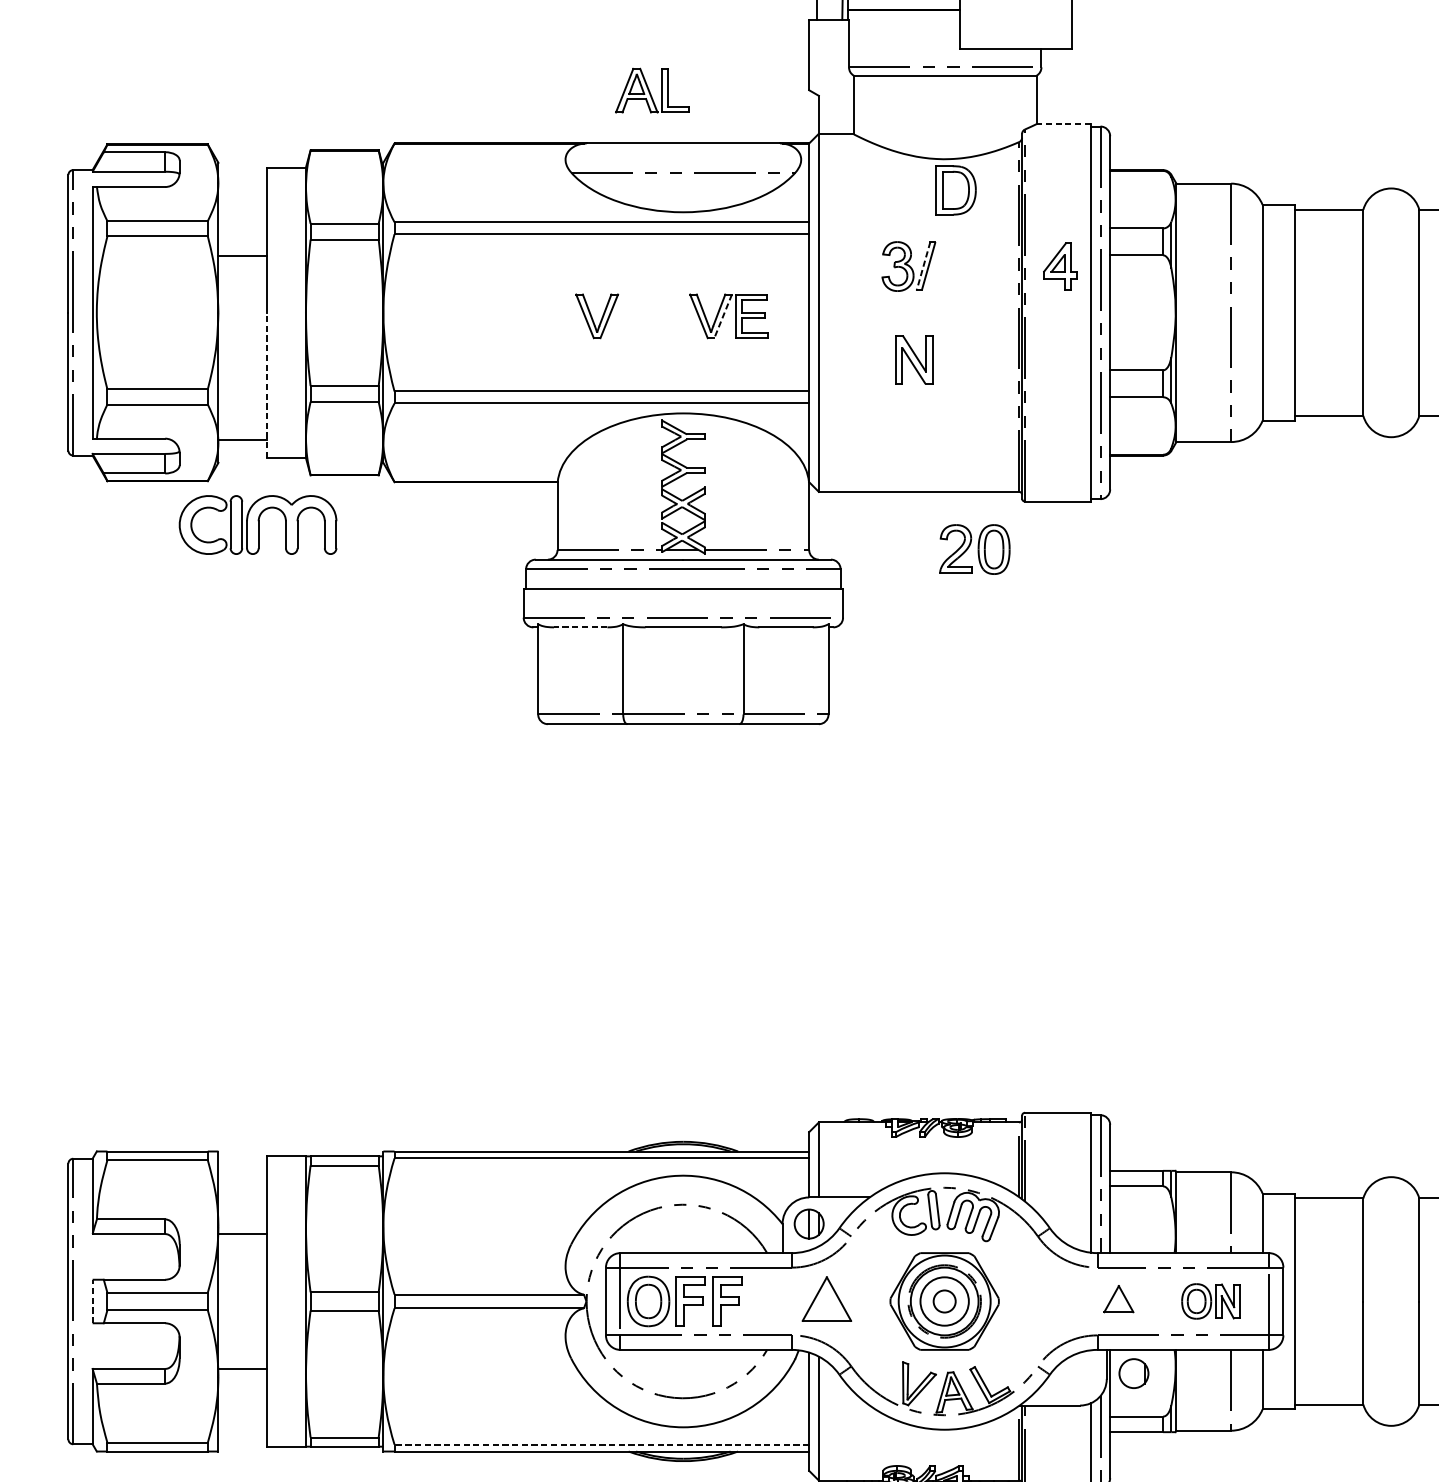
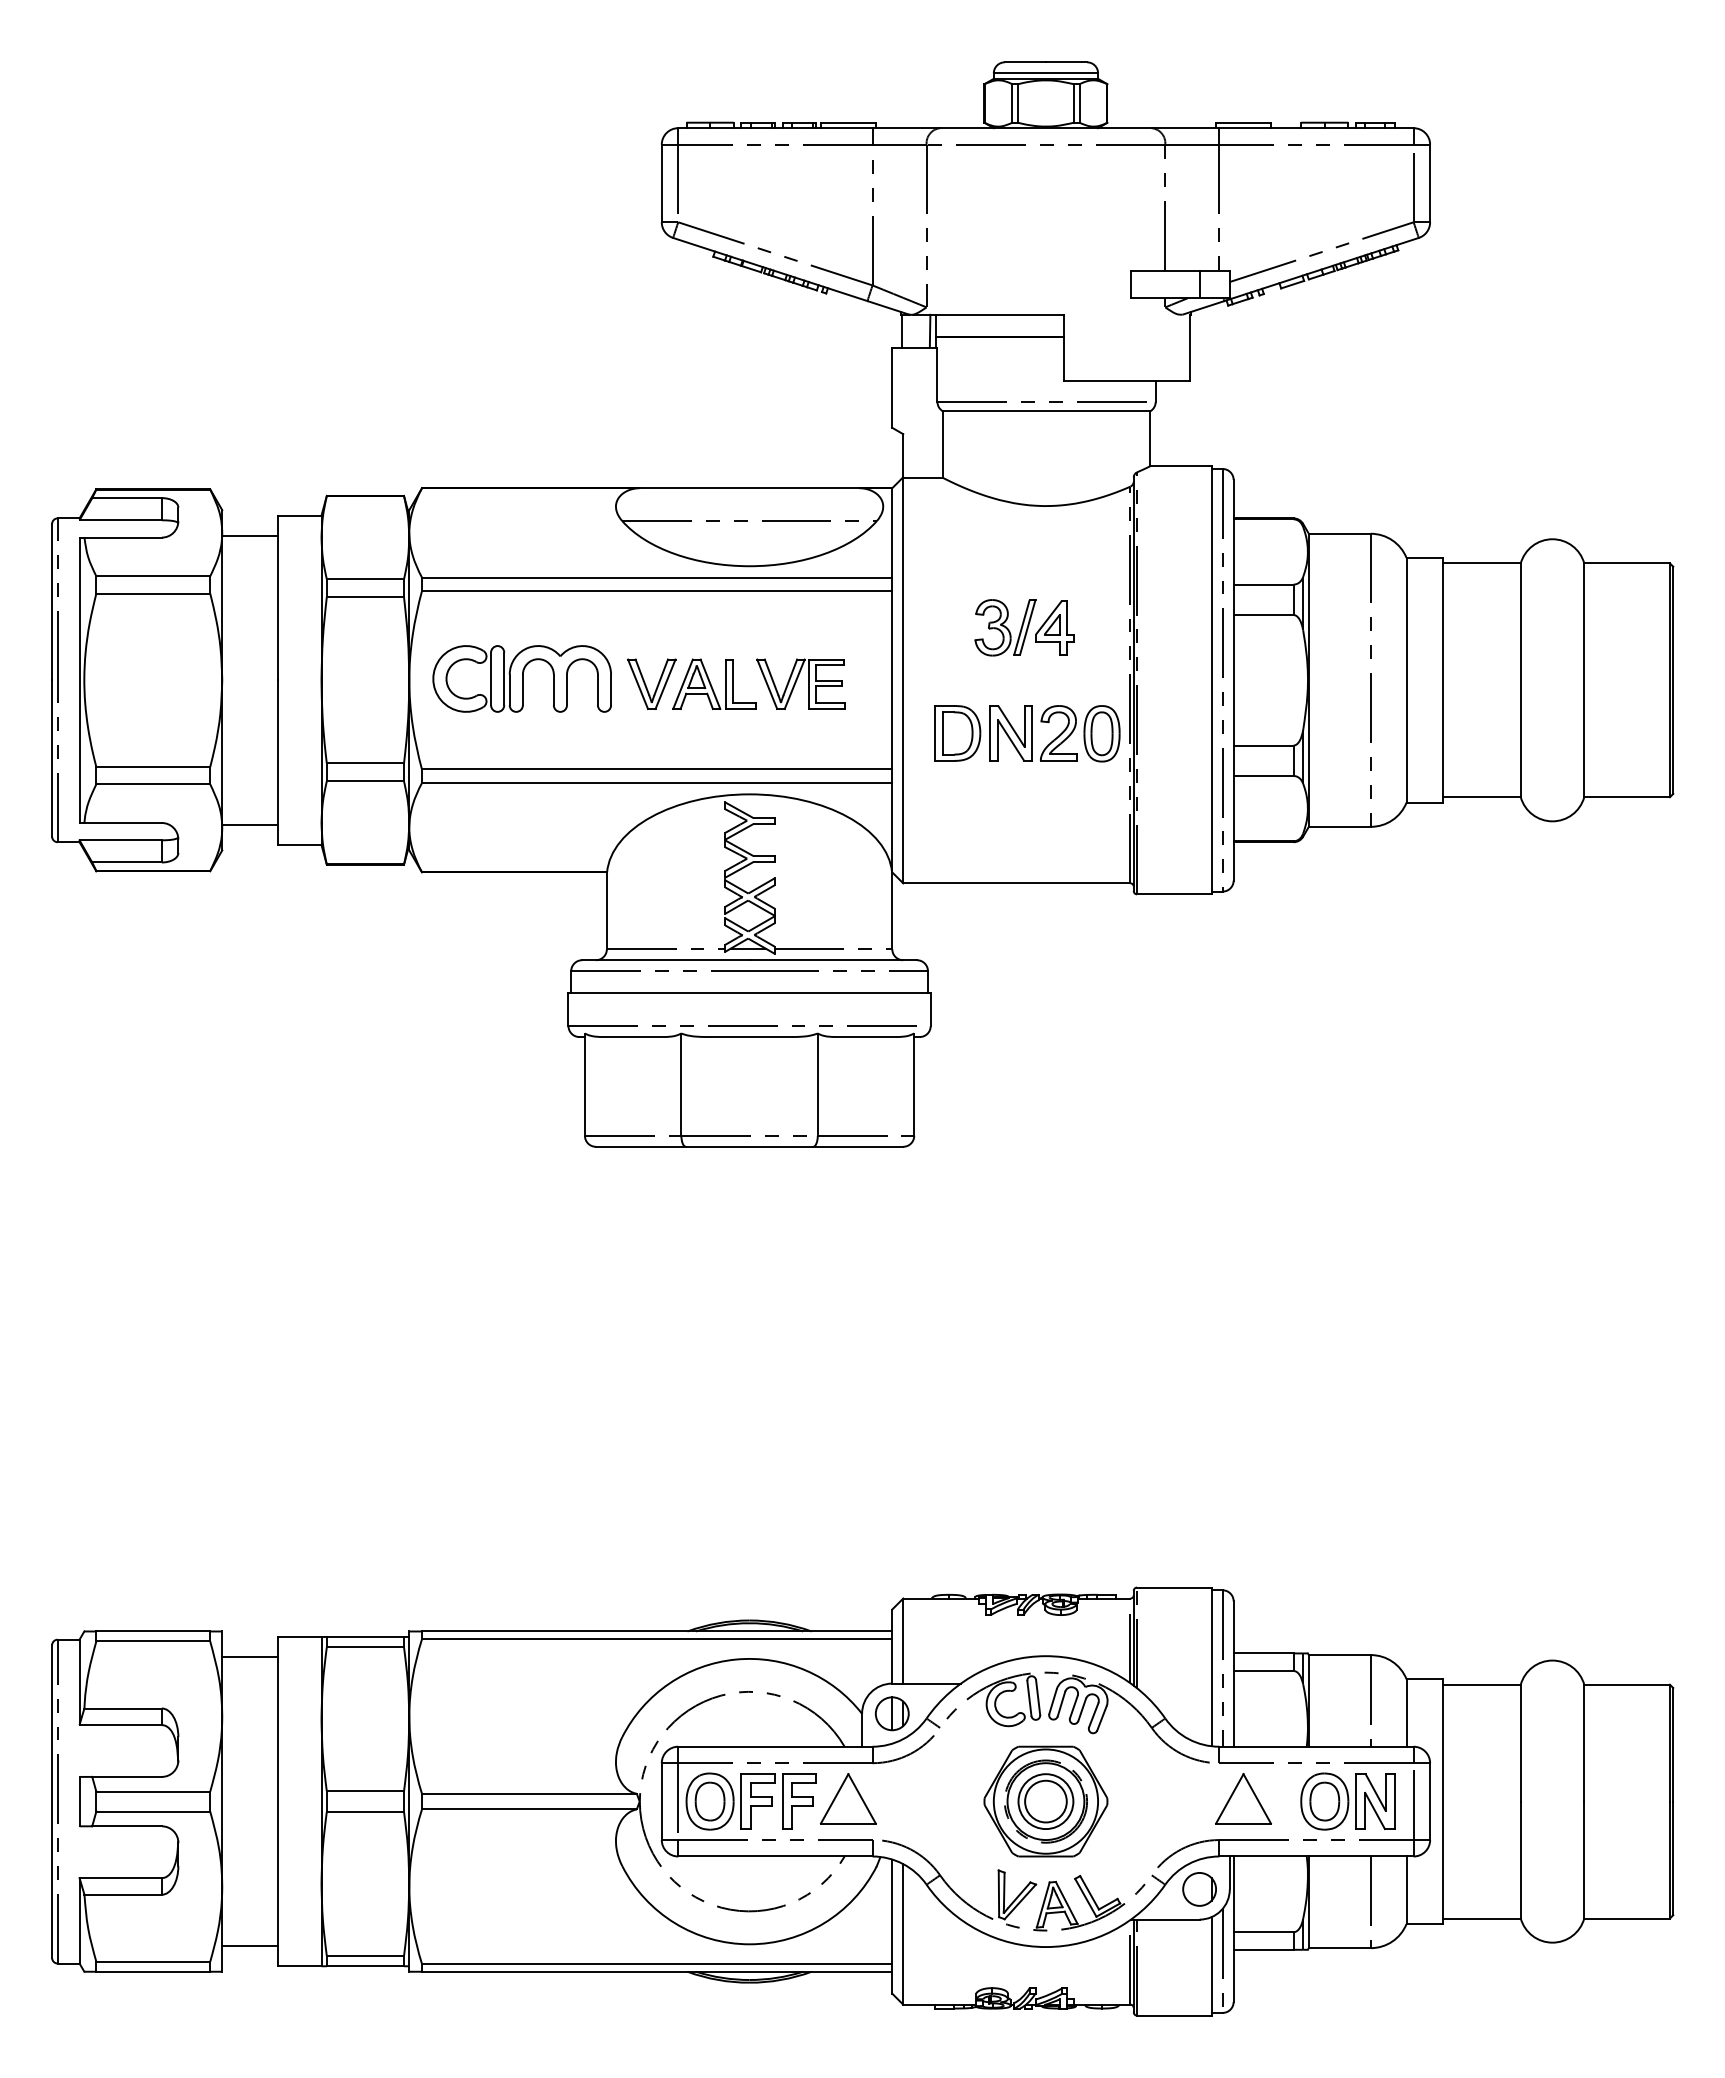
part: (652, 89) -> (714, 683), moved
line: (1063, 124) -> (1180, 466), dashed -> solid
part: (955, 190) -> (957, 733), moved
line: (242, 255) -> (249, 535), moved
line: (923, 266) -> (1021, 627), dashed -> solid
part: (1059, 266) -> (1054, 627), moved
line: (722, 316) -> (794, 684), dashed -> solid
line: (267, 385) -> (277, 762), dashed -> solid
part: (257, 524) -> (521, 678), moved
part: (975, 549) -> (1080, 733), moved
line: (580, 627) -> (632, 1037), dashed -> solid
line: (242, 1234) -> (249, 1657), moved
part: (826, 1298) -> (847, 1798), moved
part: (1118, 1298) -> (1243, 1798), size x1.67
line: (92, 1301) -> (79, 1801), dashed -> solid
circle: (944, 1301) -> (1045, 1801), size x1.67
part: (1210, 1301) -> (1347, 1801), size x1.43
line: (242, 1369) -> (249, 1946), moved
part: (1133, 1373) -> (1199, 1889), moved
line: (601, 1444) -> (656, 1963), dashed -> solid

